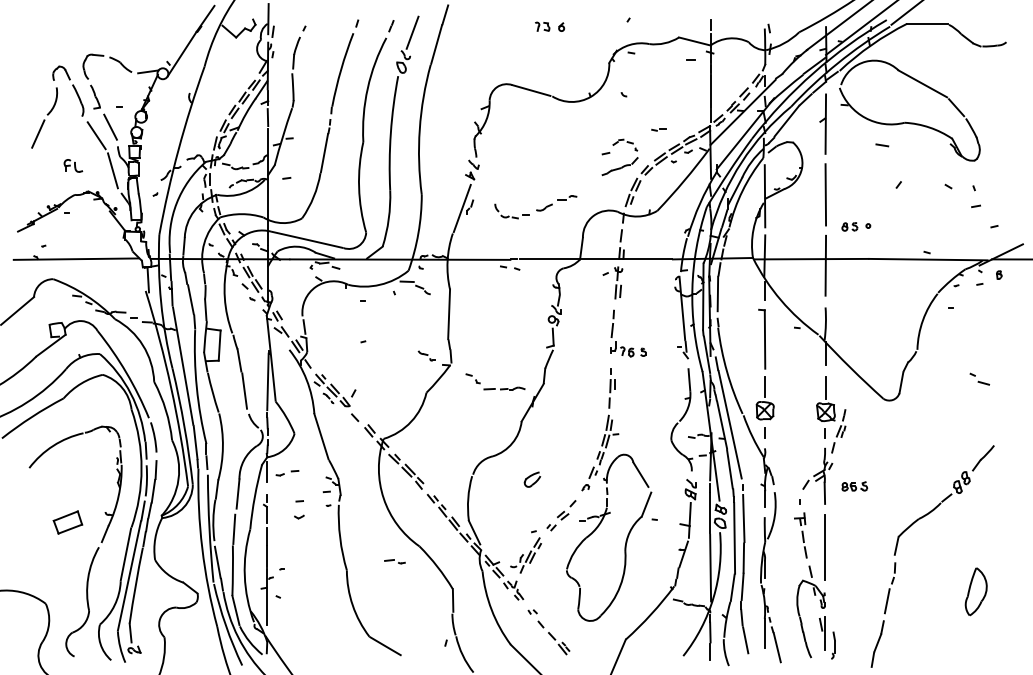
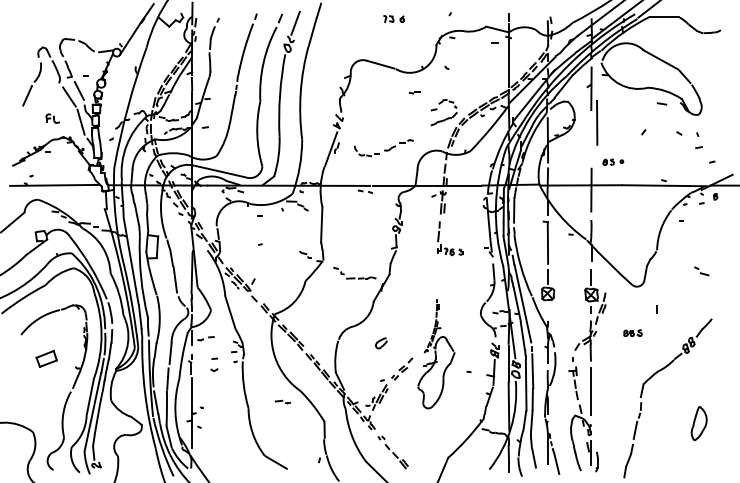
part: (658, 129) -> (414, 92), moved
line: (882, 145) -> (662, 104), moved
line: (825, 194) -> (596, 122), moved
line: (764, 432) -> (657, 309), moved
part: (854, 486) -> (632, 333), moved
part: (609, 494) -> (436, 353), size x0.6
part: (67, 522) -> (46, 358), moved

